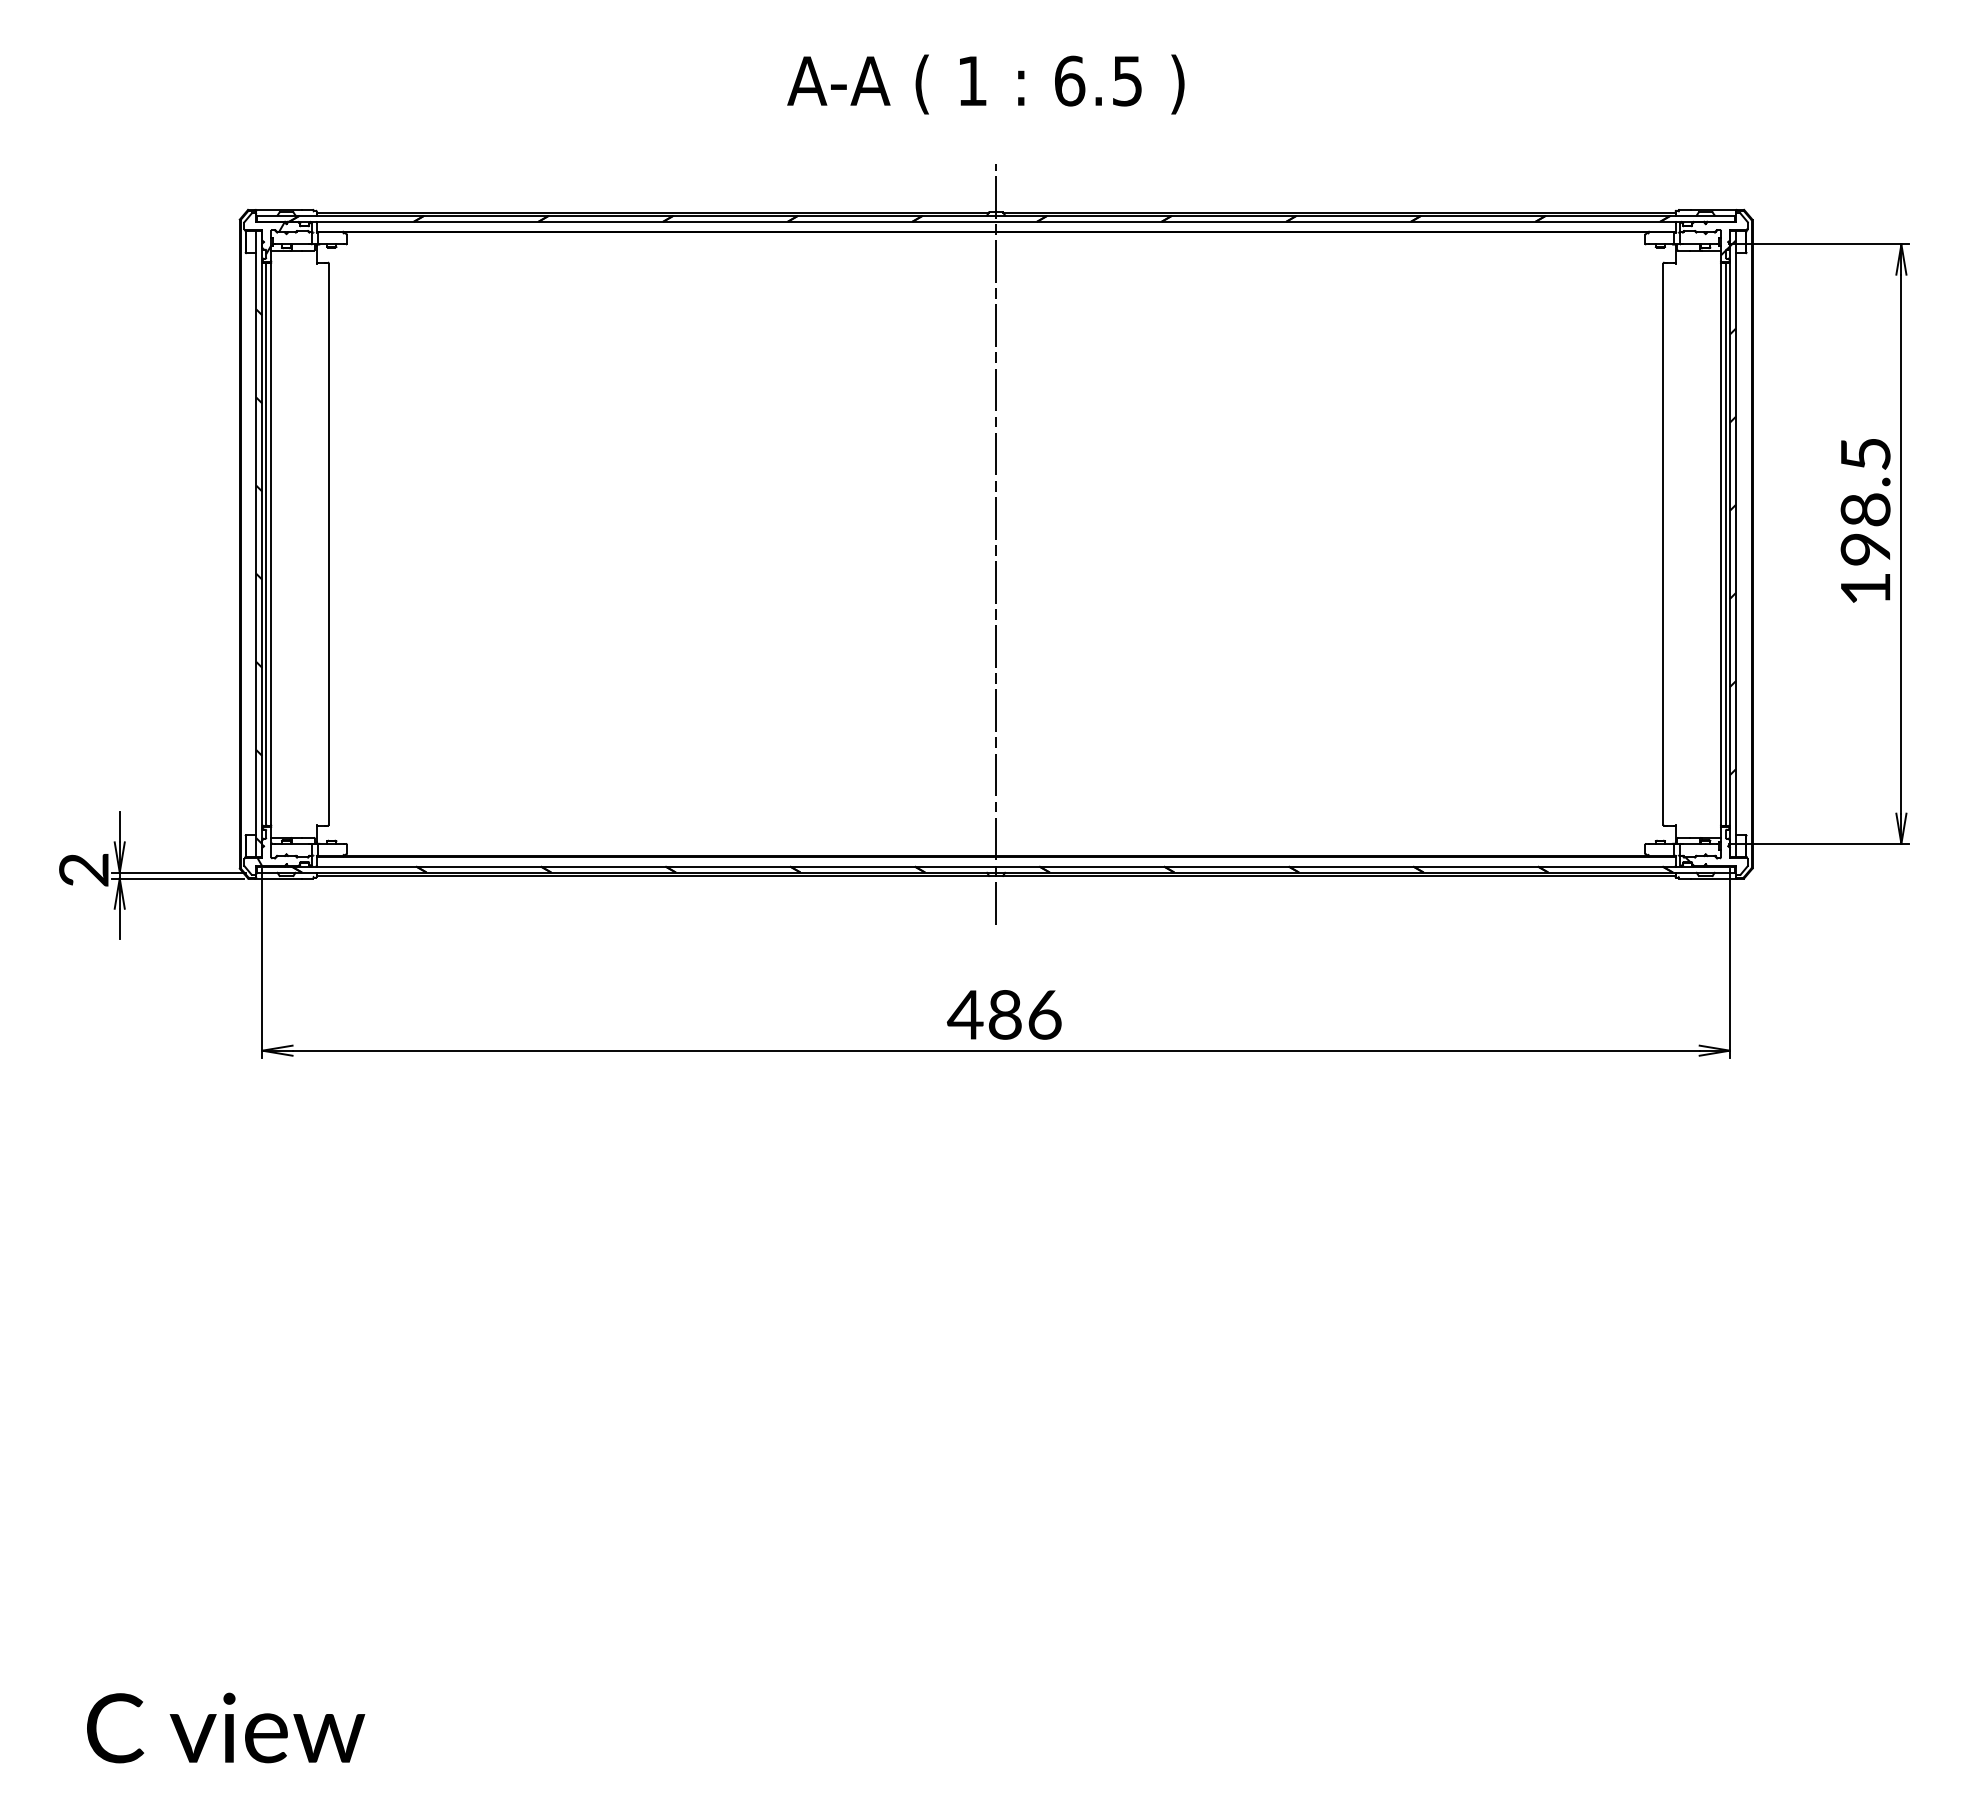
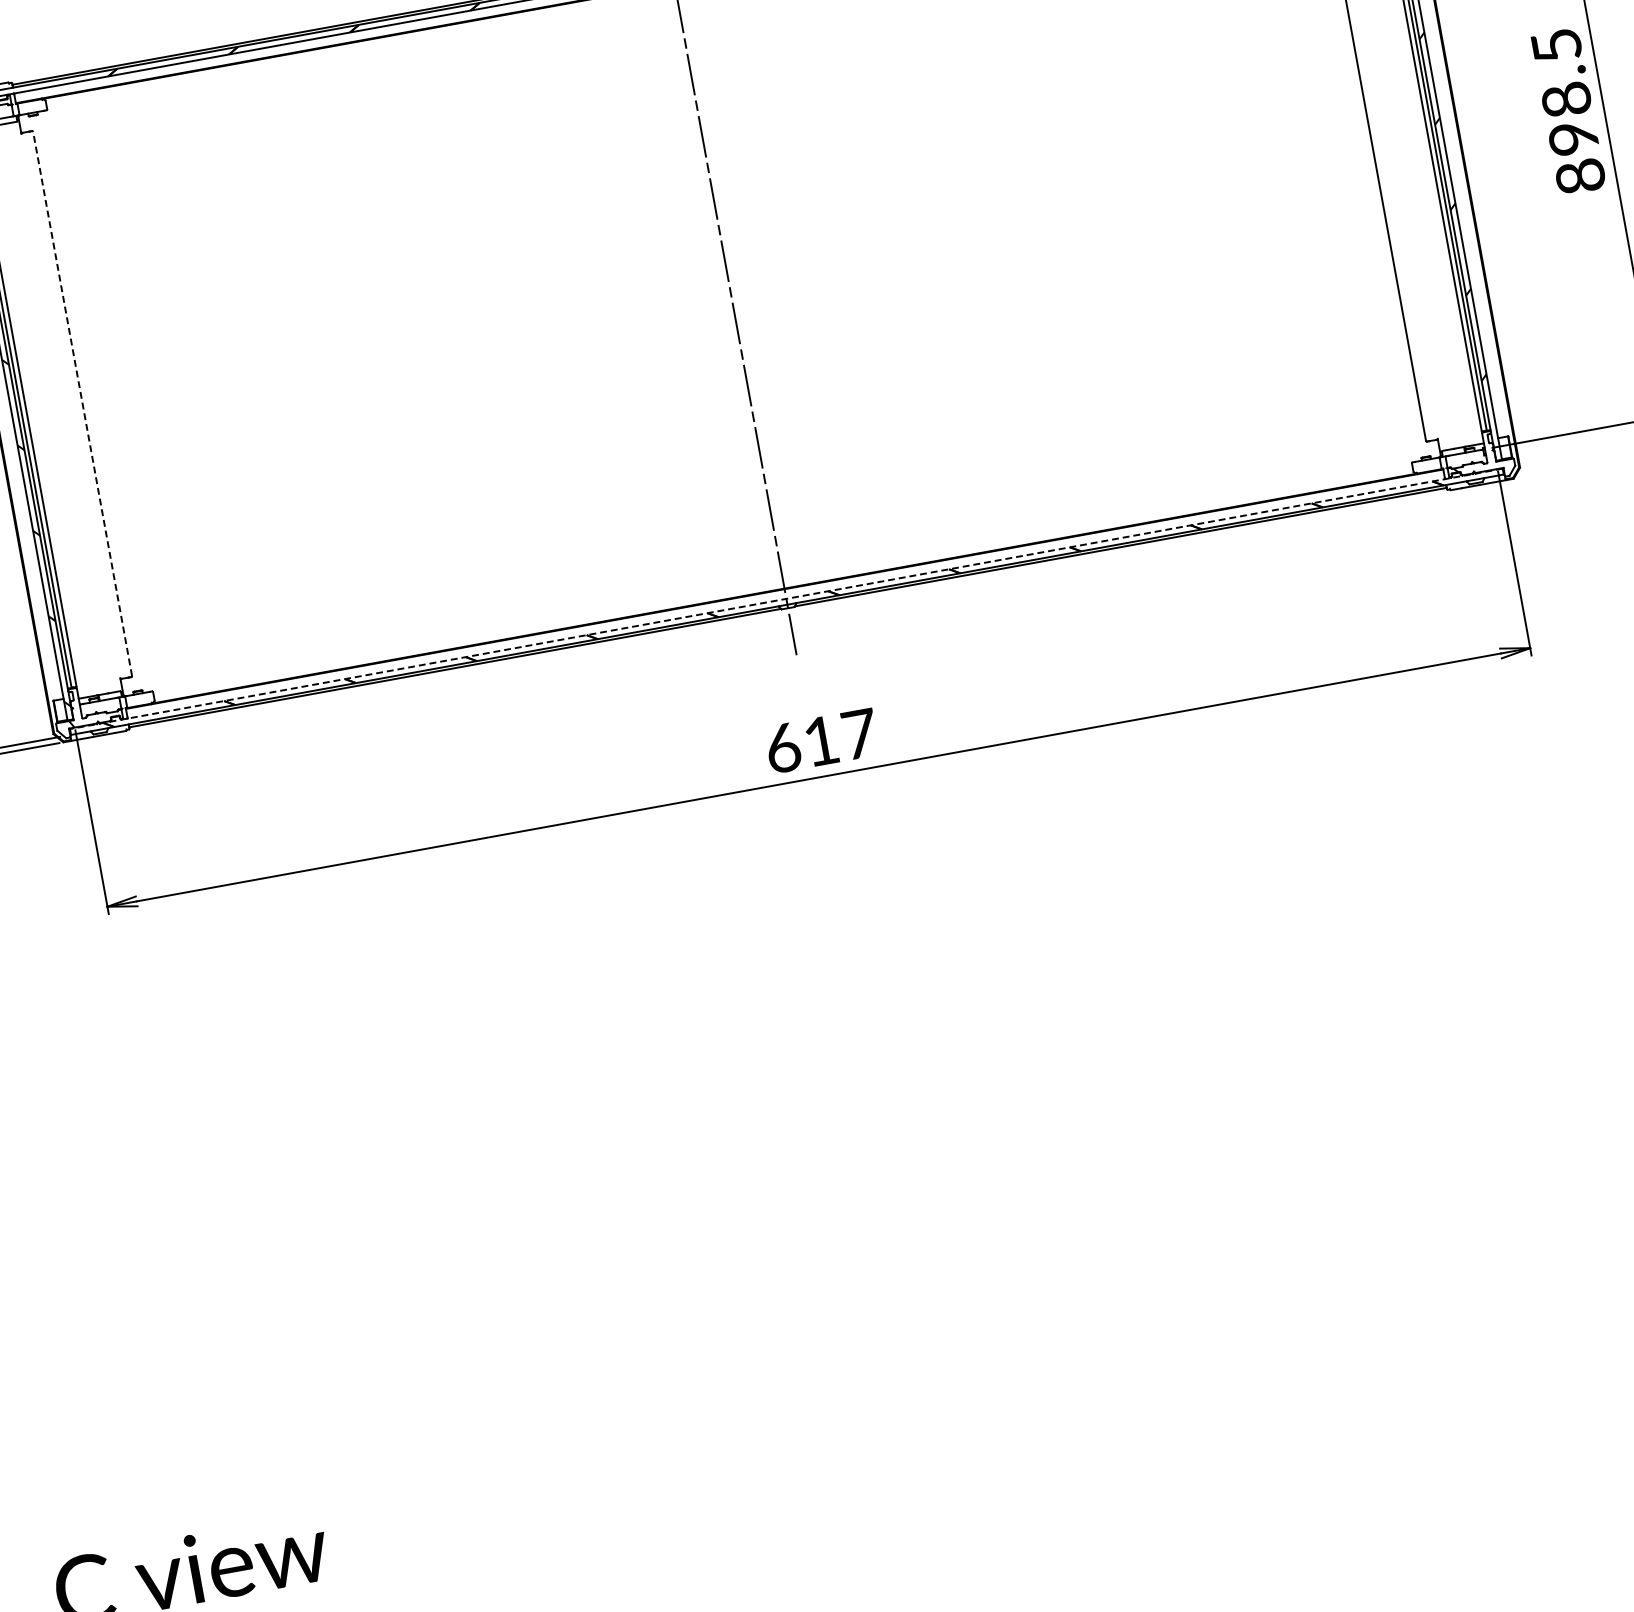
line: (328, 544) -> (82, 404), solid -> dashed
text: (1865, 588) -> (1580, 176), 198.5 -> 898.5
line: (996, 866) -> (786, 598), solid -> dashed
text: (1003, 1014) -> (819, 741), 486 -> 617

